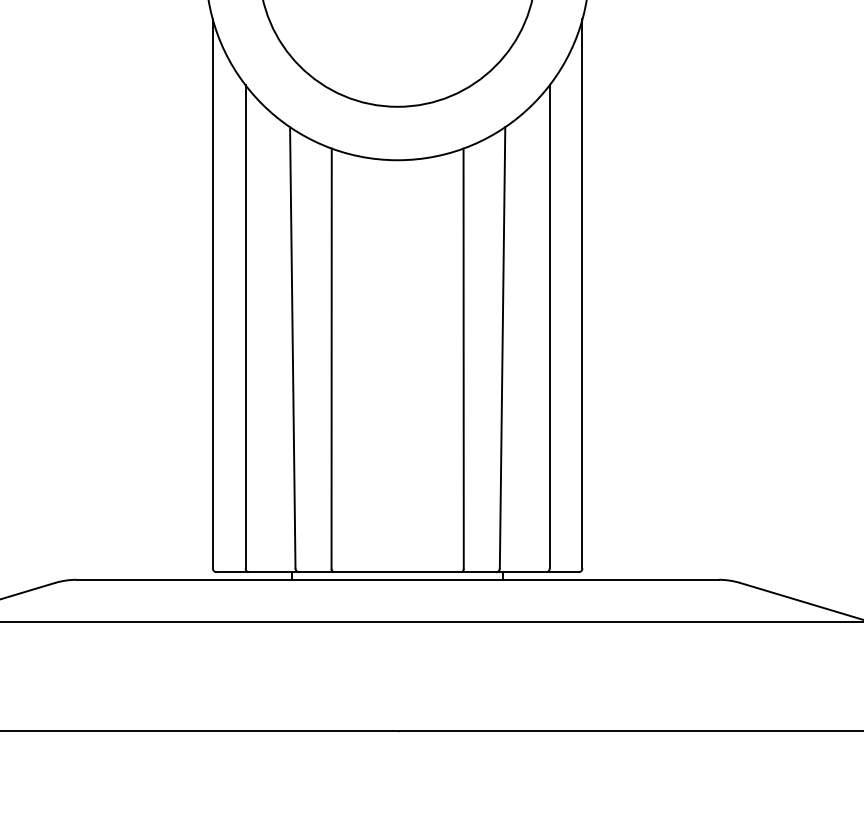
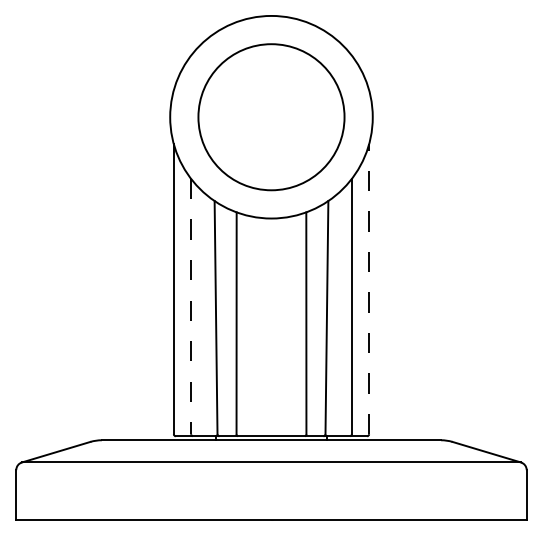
line: (583, 292) -> (369, 288), solid -> dashed
line: (246, 326) -> (191, 306), solid -> dashed

